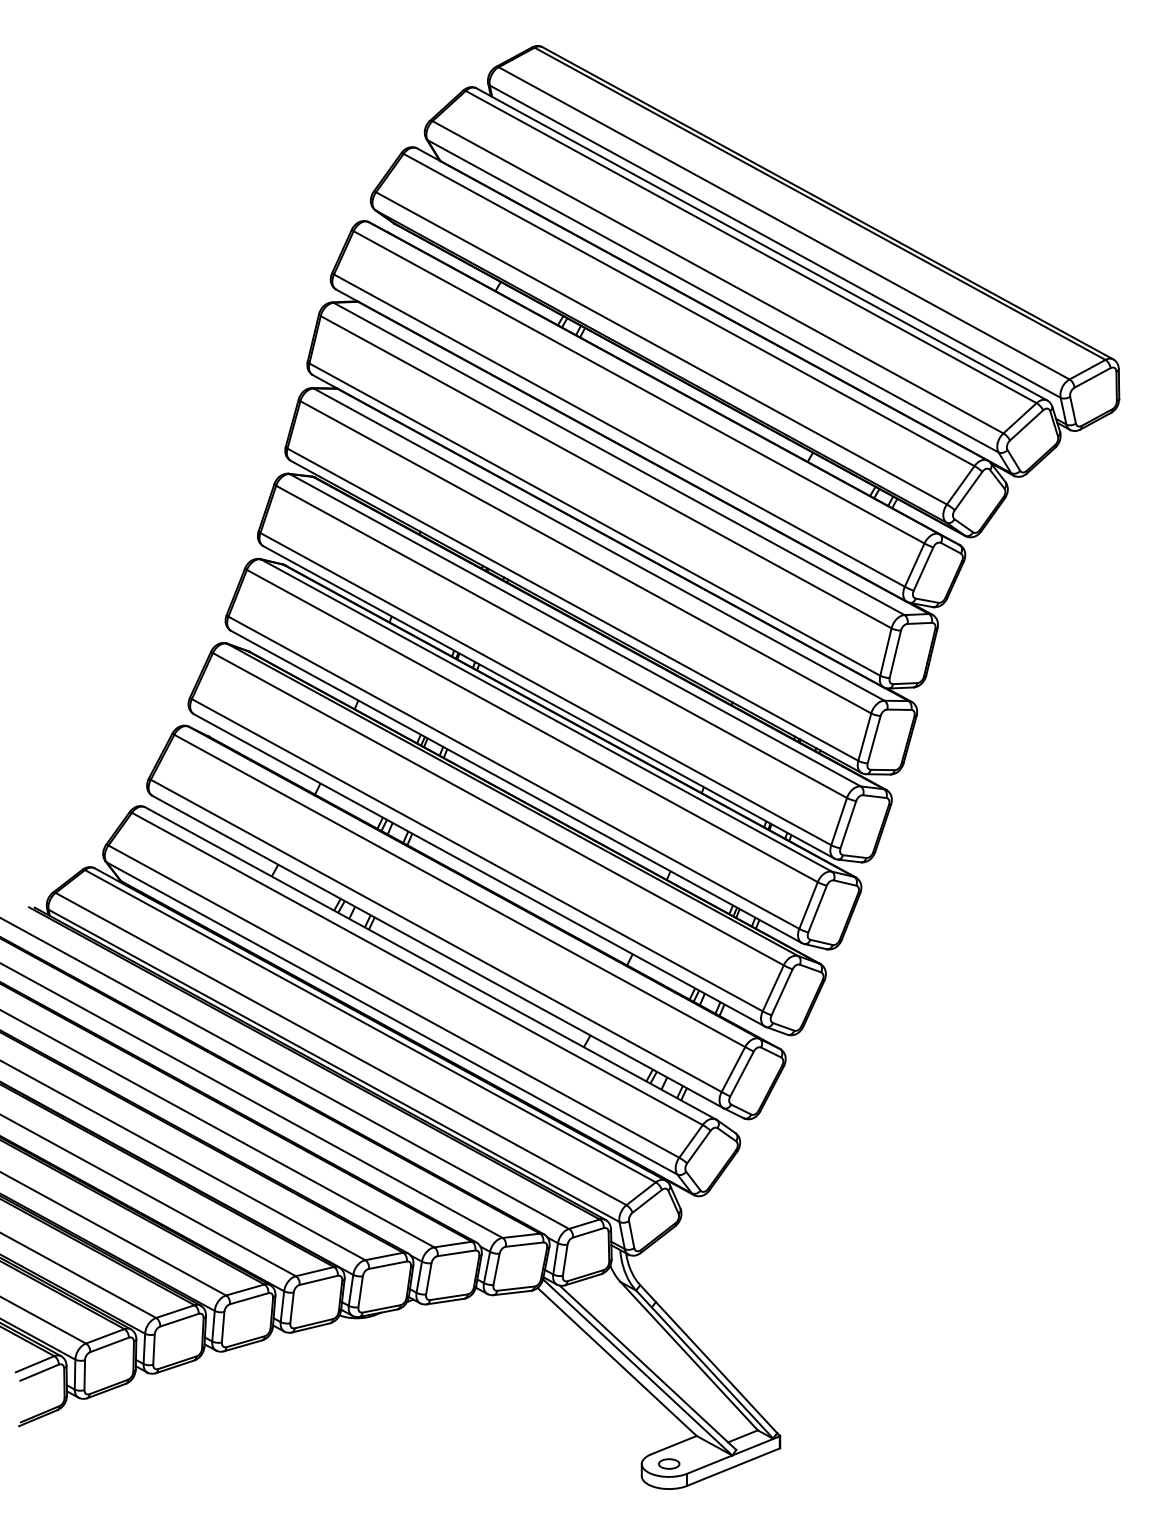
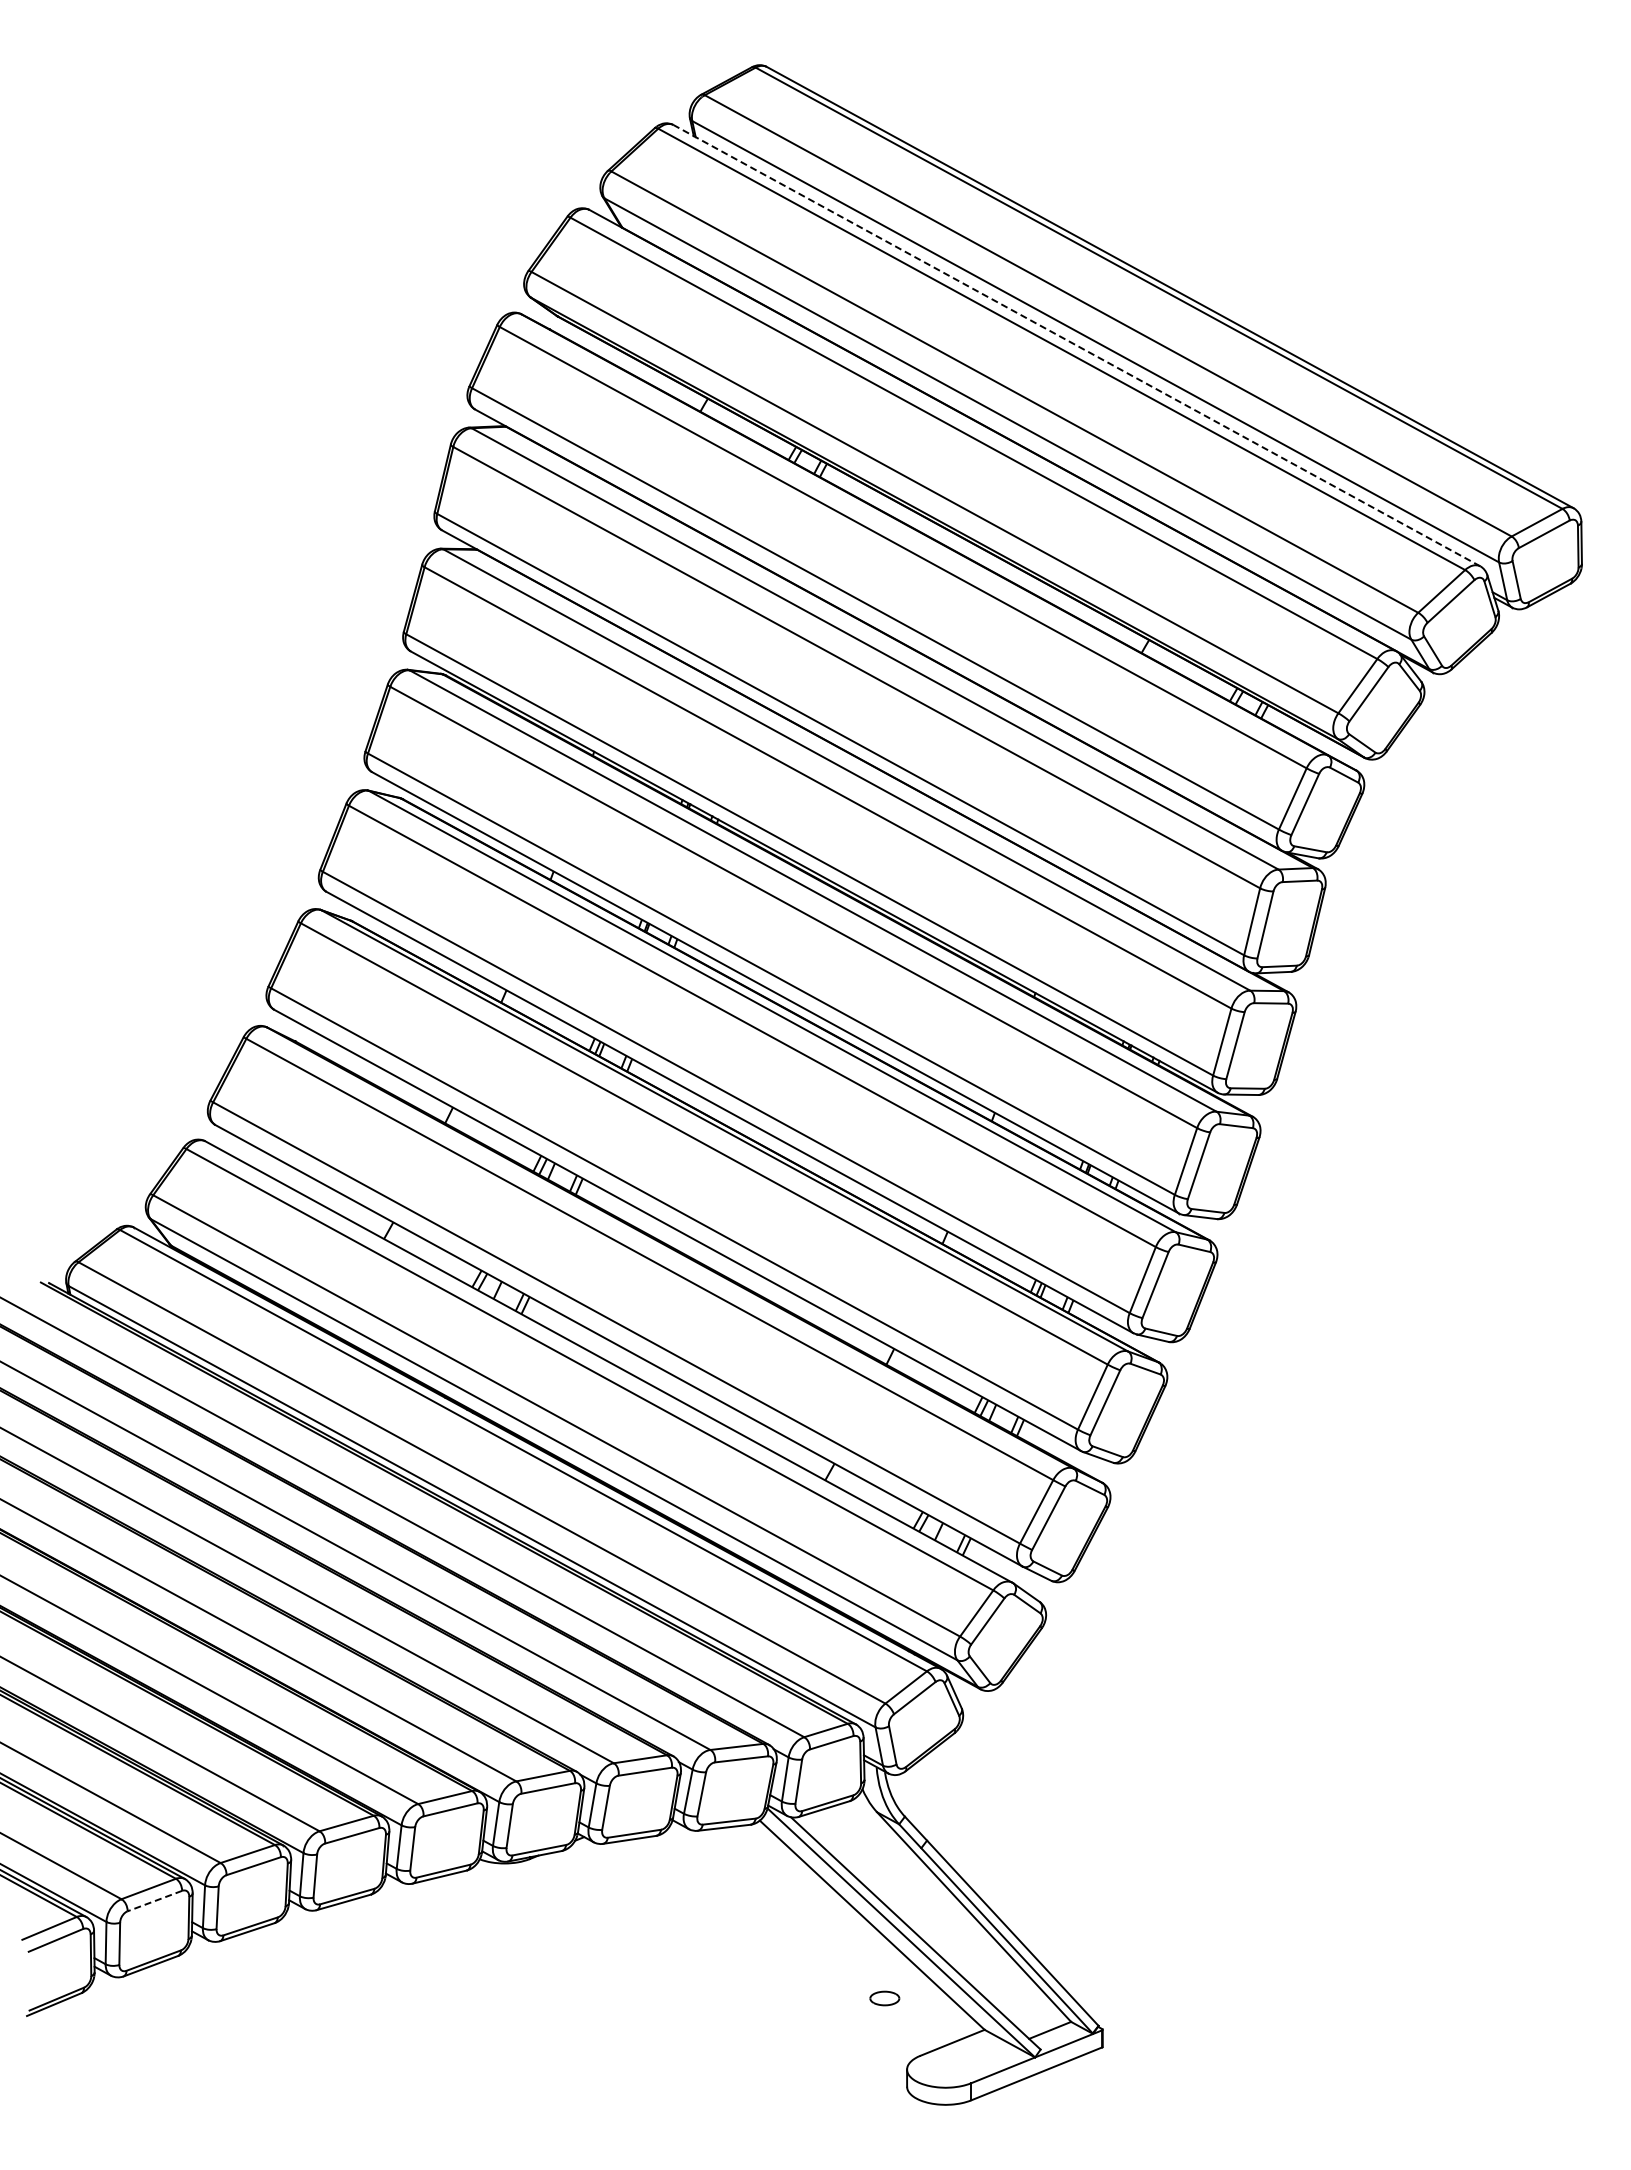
line: (761, 244) -> (1076, 345), solid -> dashed
line: (109, 1345) -> (154, 1901), solid -> dashed
part: (668, 1464) -> (884, 1998), moved

